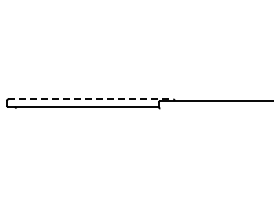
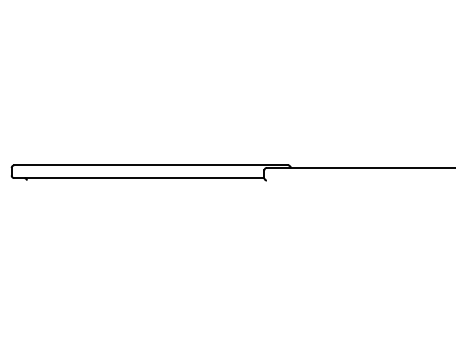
line: (91, 99) -> (152, 165), dashed -> solid

